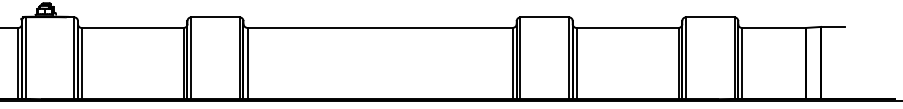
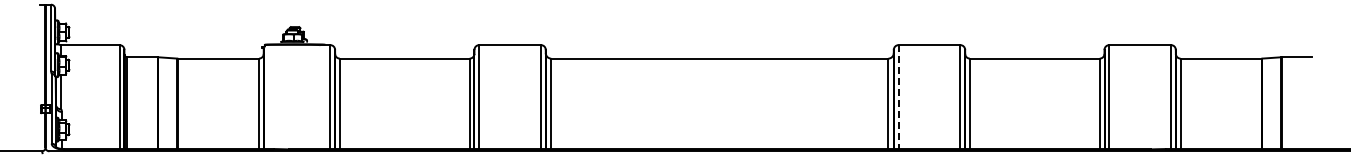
line: (25, 58) -> (268, 97), removed
line: (520, 58) -> (898, 97), solid -> dashed

